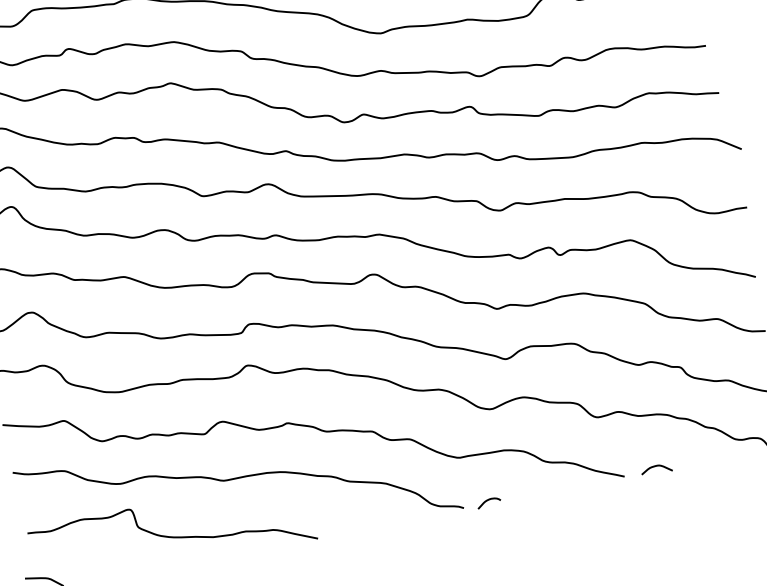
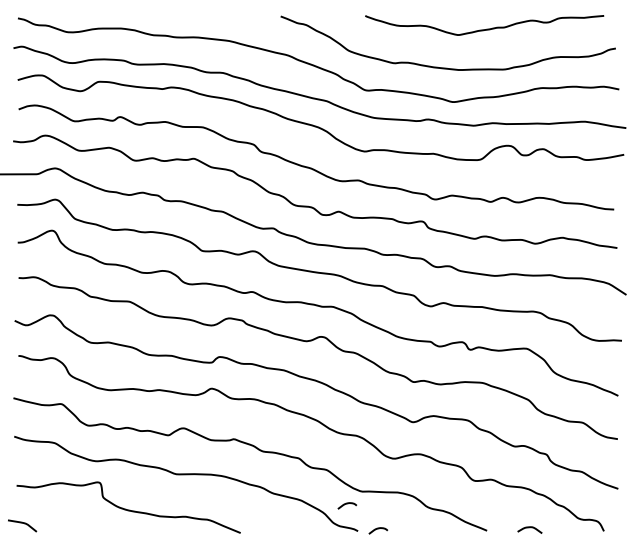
curve: (655, 467) -> (529, 528), moved
curve: (444, 477) -> (347, 504), added

